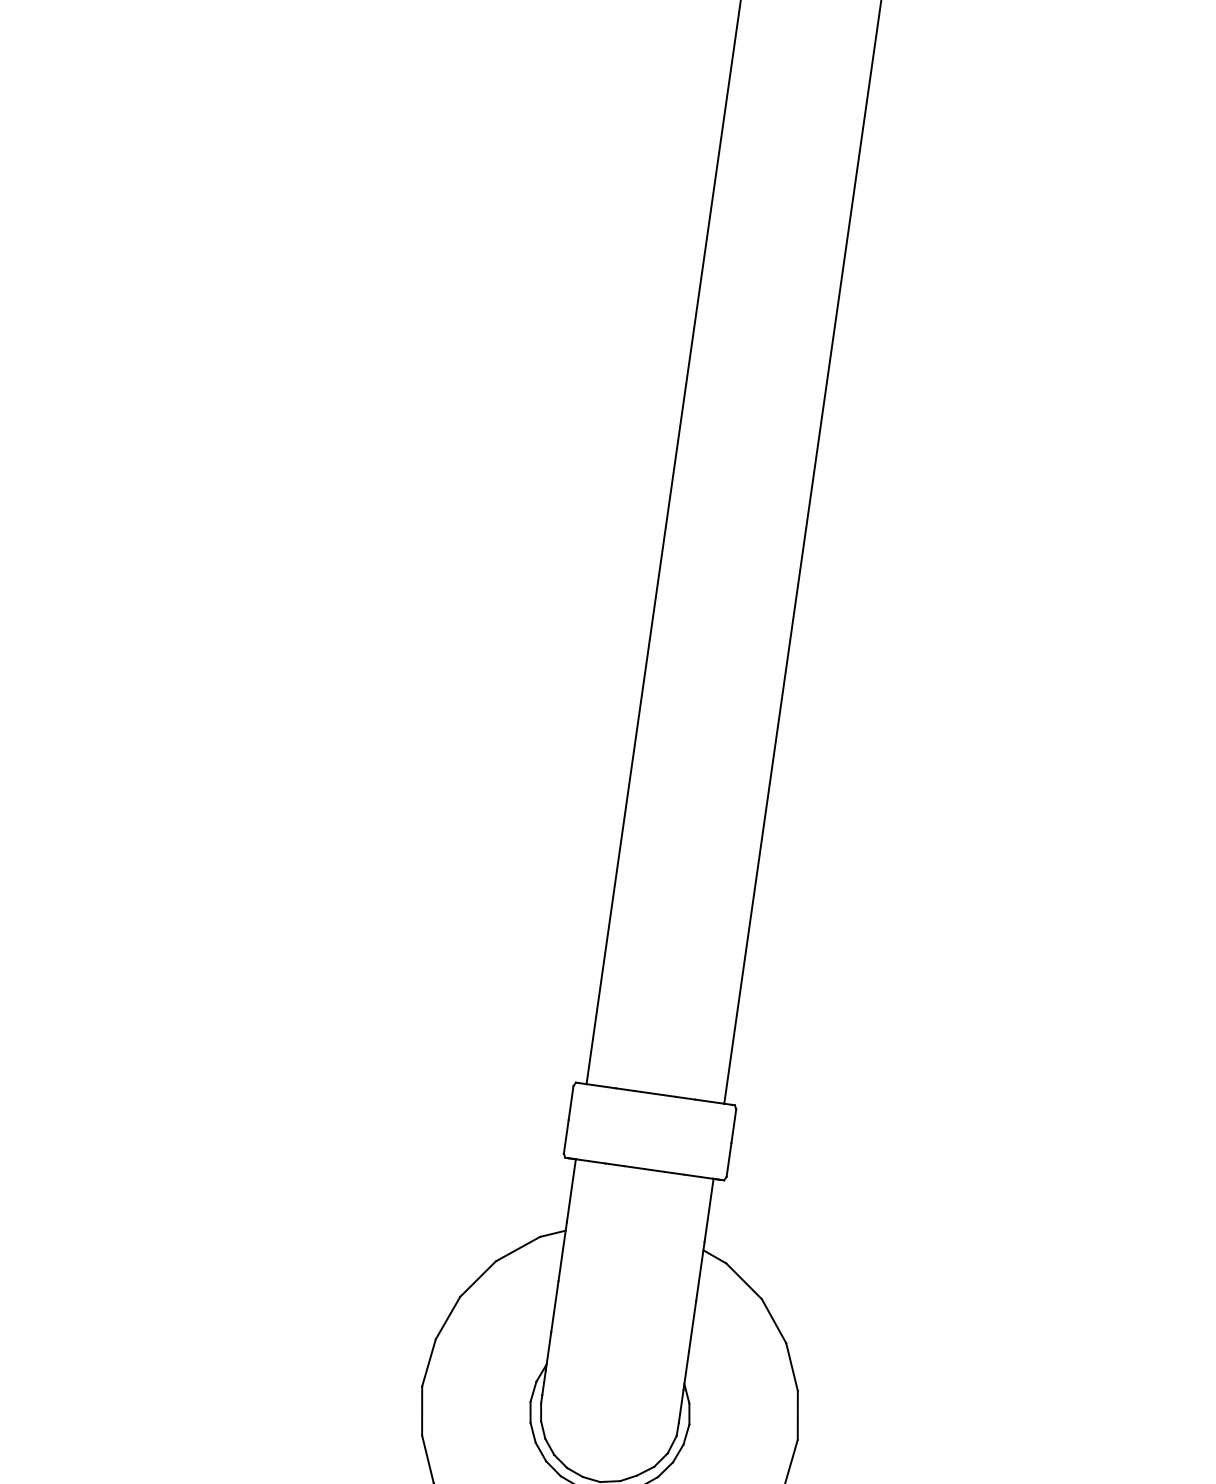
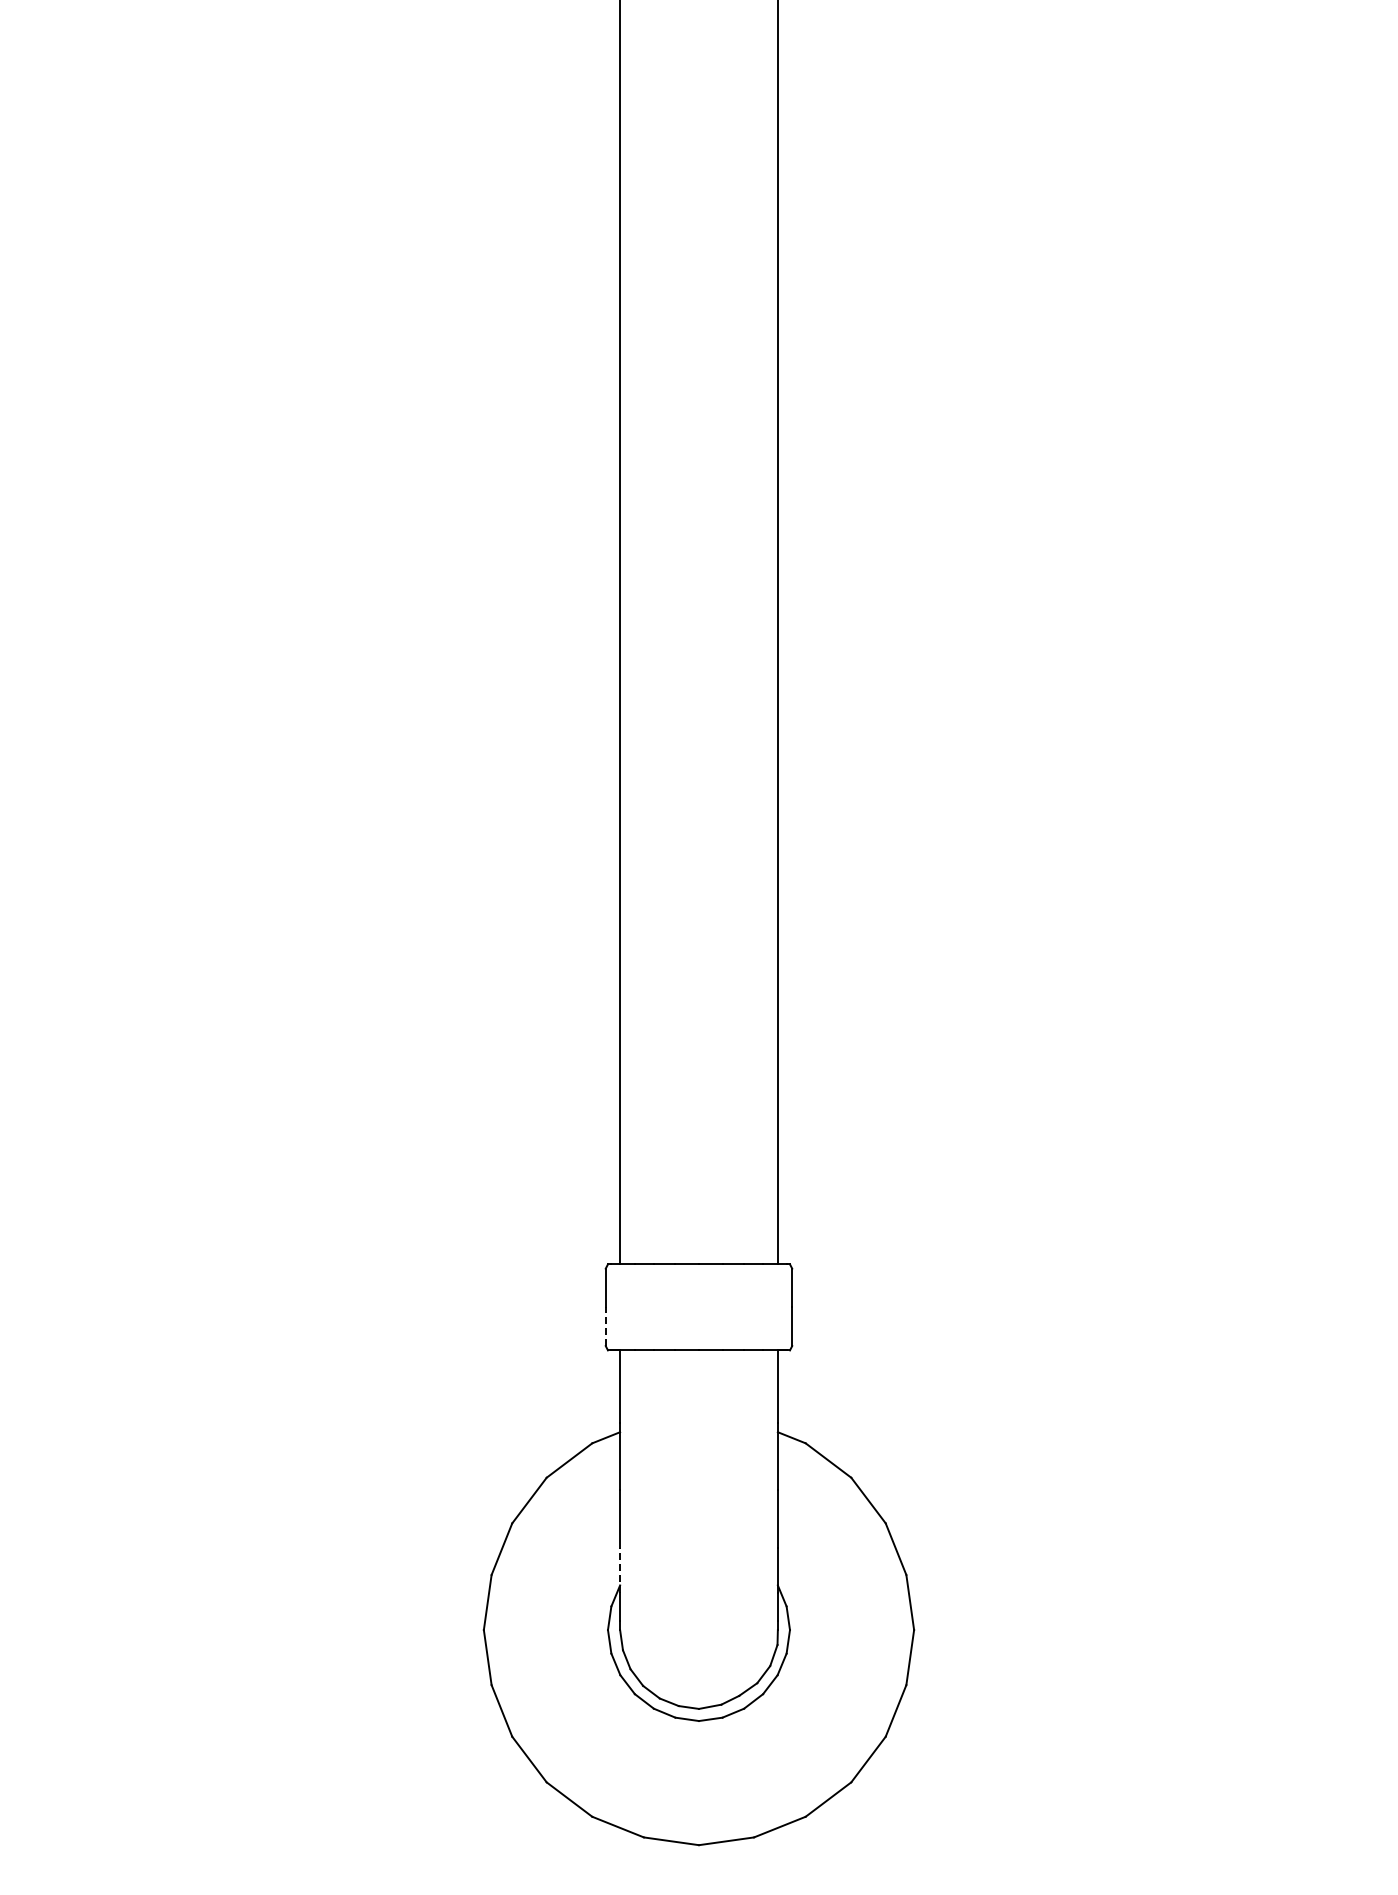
line: (566, 1136) -> (605, 1326), solid -> dashed
line: (548, 1350) -> (620, 1569), solid -> dashed

